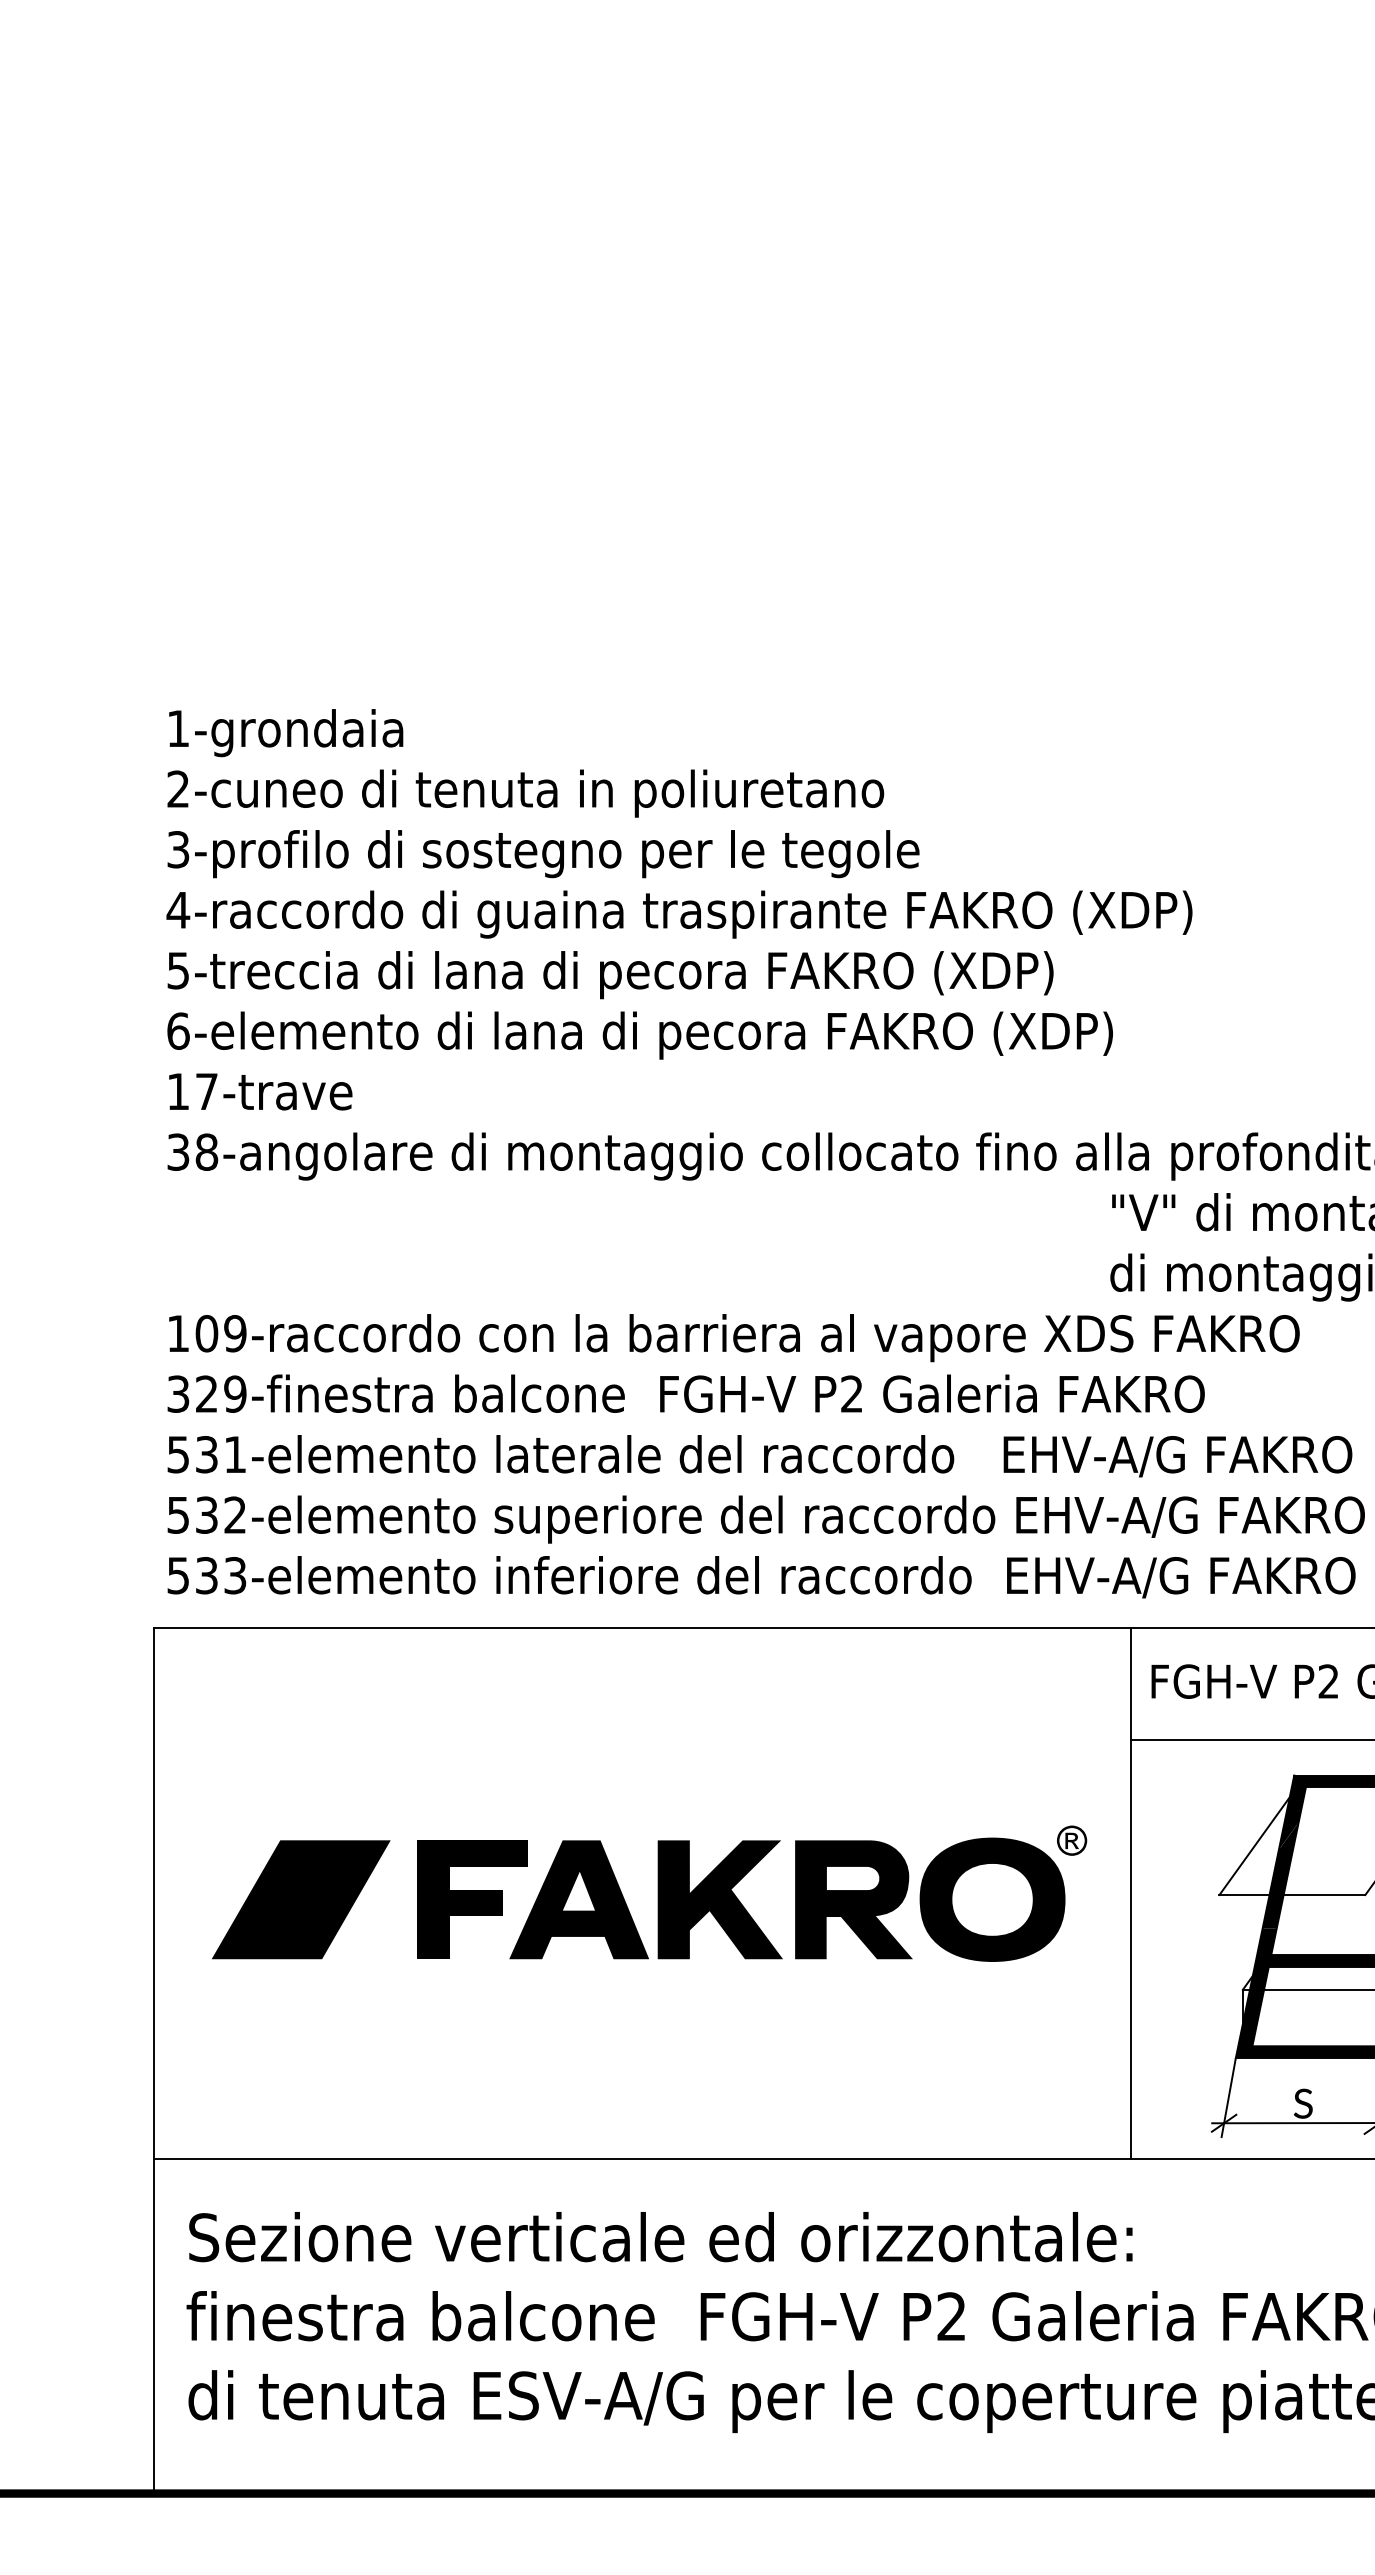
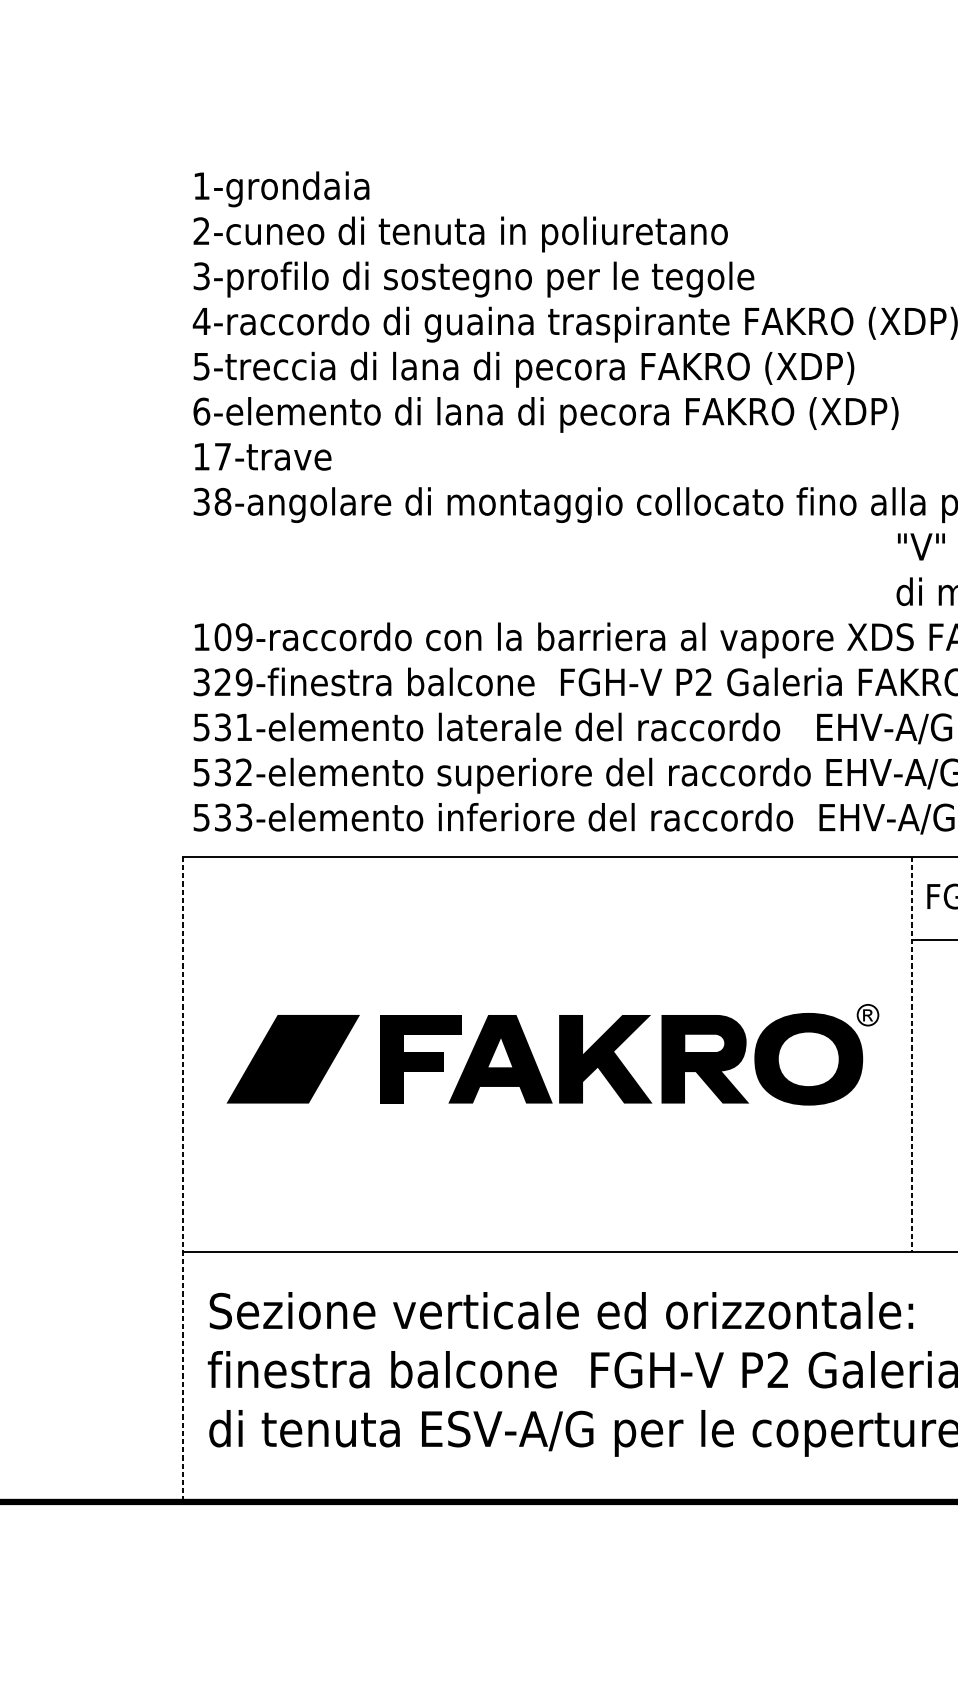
line: (1130, 1893) -> (911, 1054), solid -> dashed
line: (153, 2060) -> (183, 1179), solid -> dashed

